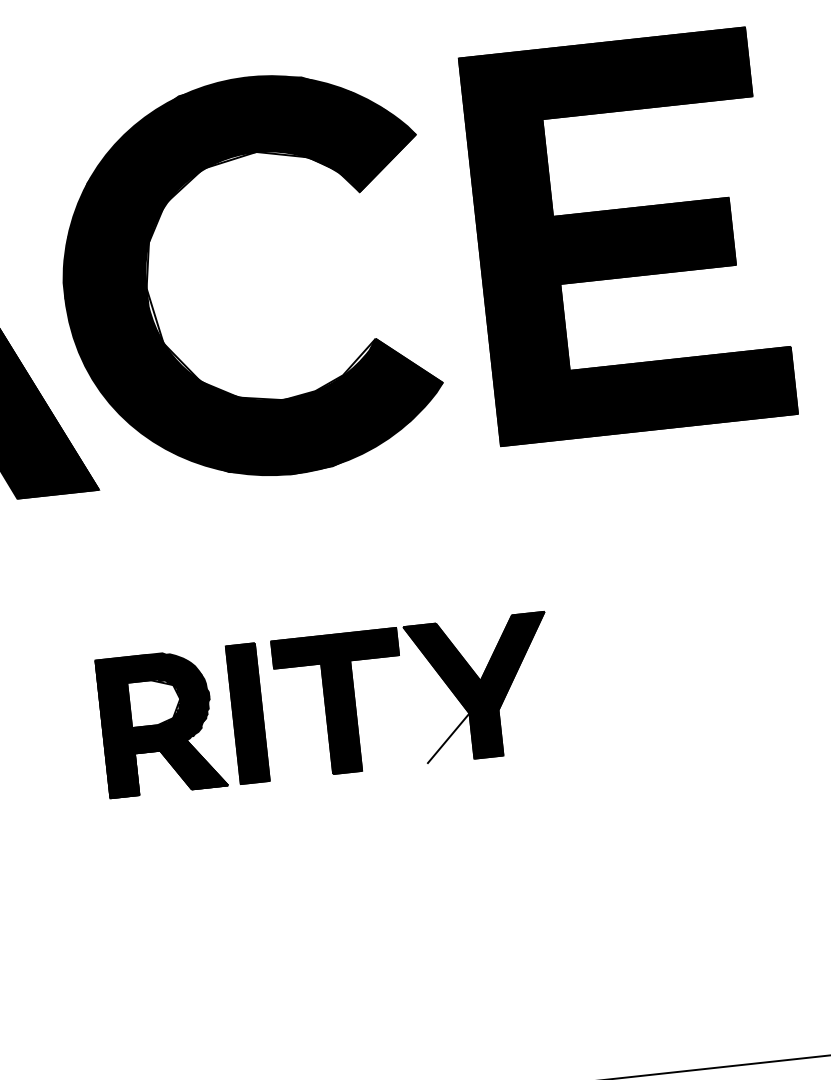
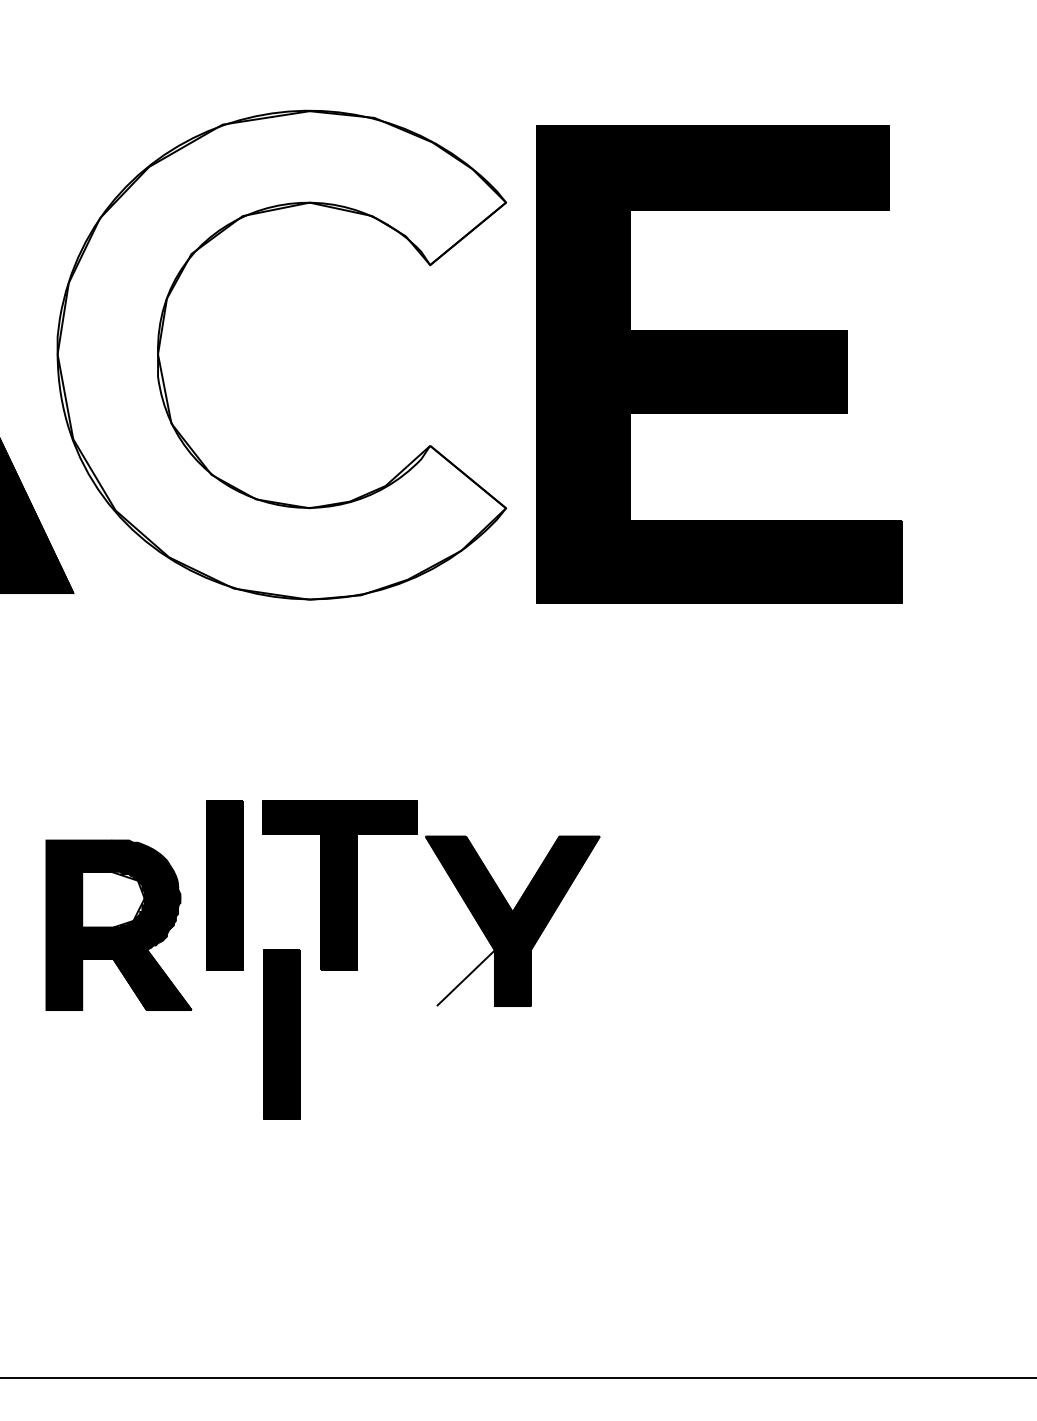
part: (628, 236) -> (719, 364), moved
fill: (246, 277) -> (281, 354), removed
part: (481, 687) -> (512, 920), moved
part: (161, 722) -> (118, 924), moved
part: (306, 829) -> (281, 1034), added

